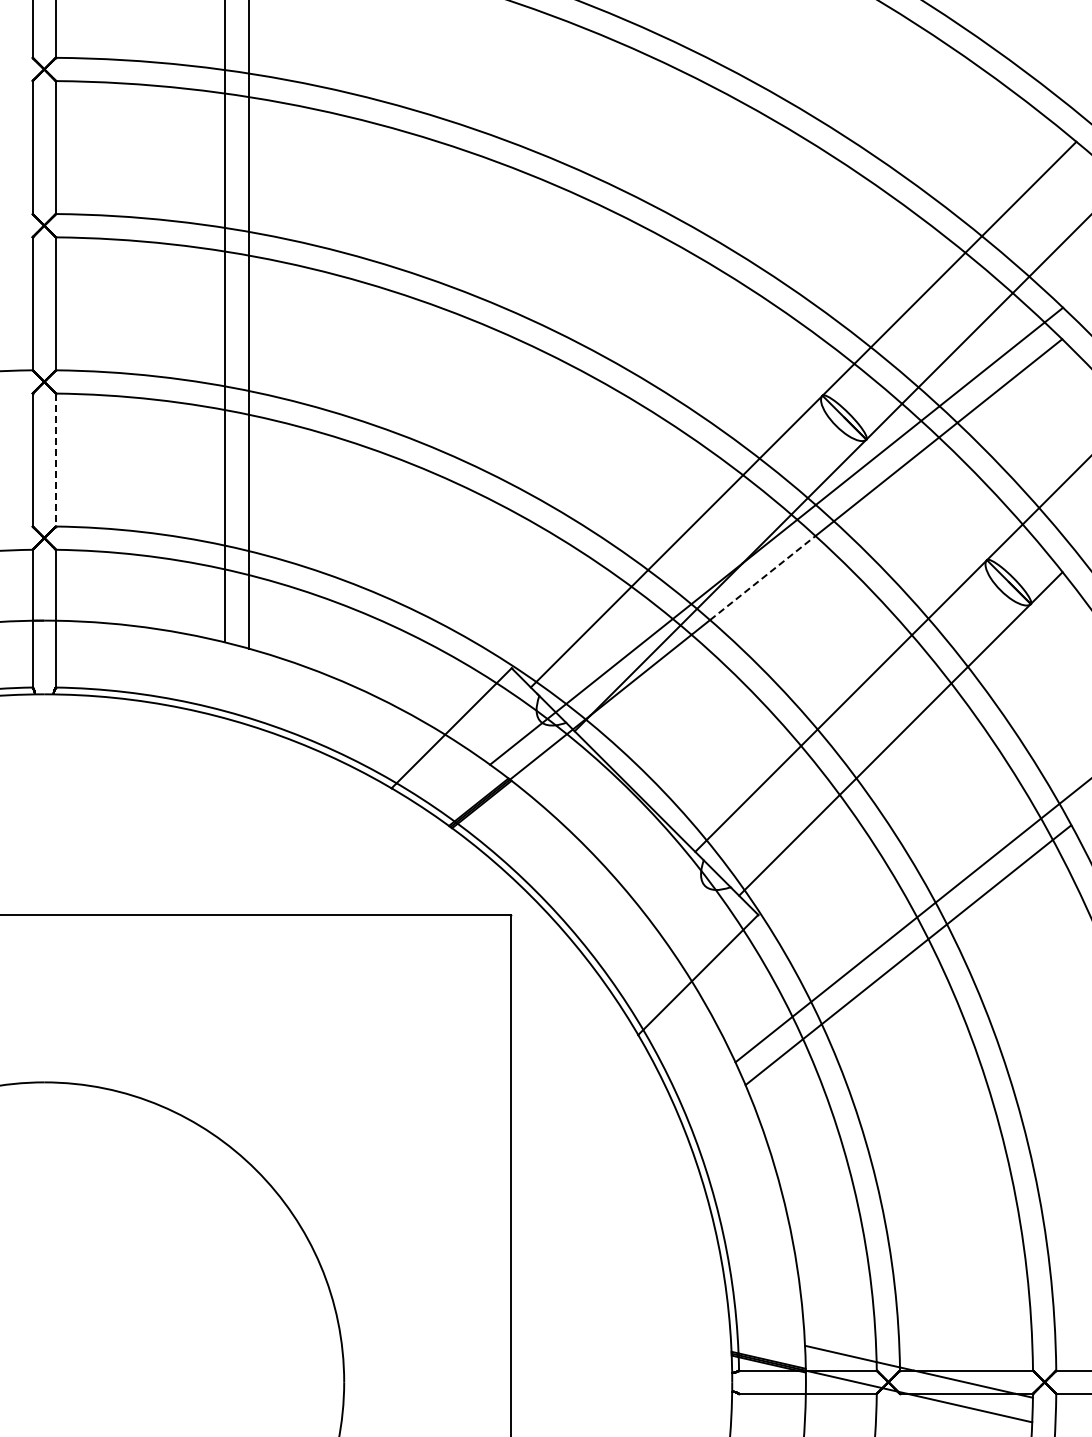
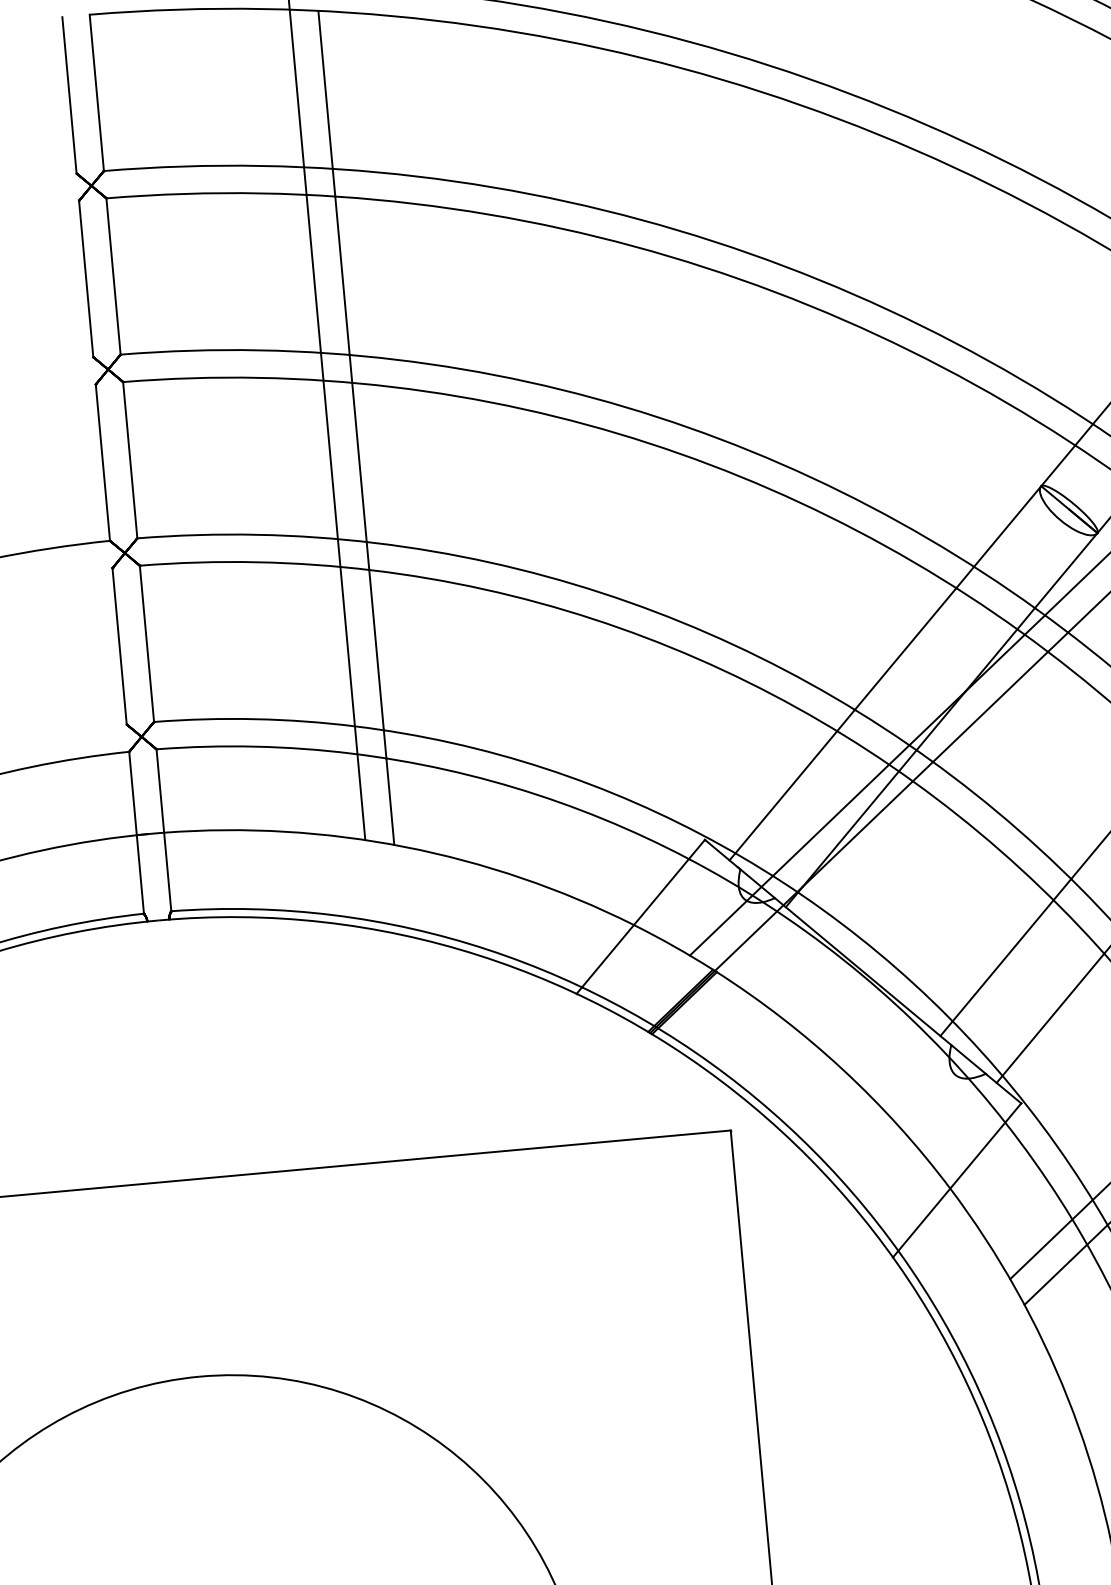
line: (55, 460) -> (146, 644), dashed -> solid
line: (763, 577) -> (991, 706), dashed -> solid

